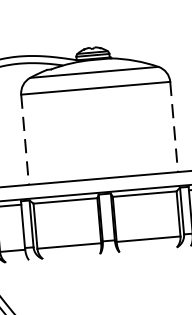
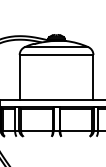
line: (174, 127) -> (93, 77), dashed -> solid
line: (24, 140) -> (19, 77), dashed -> solid

